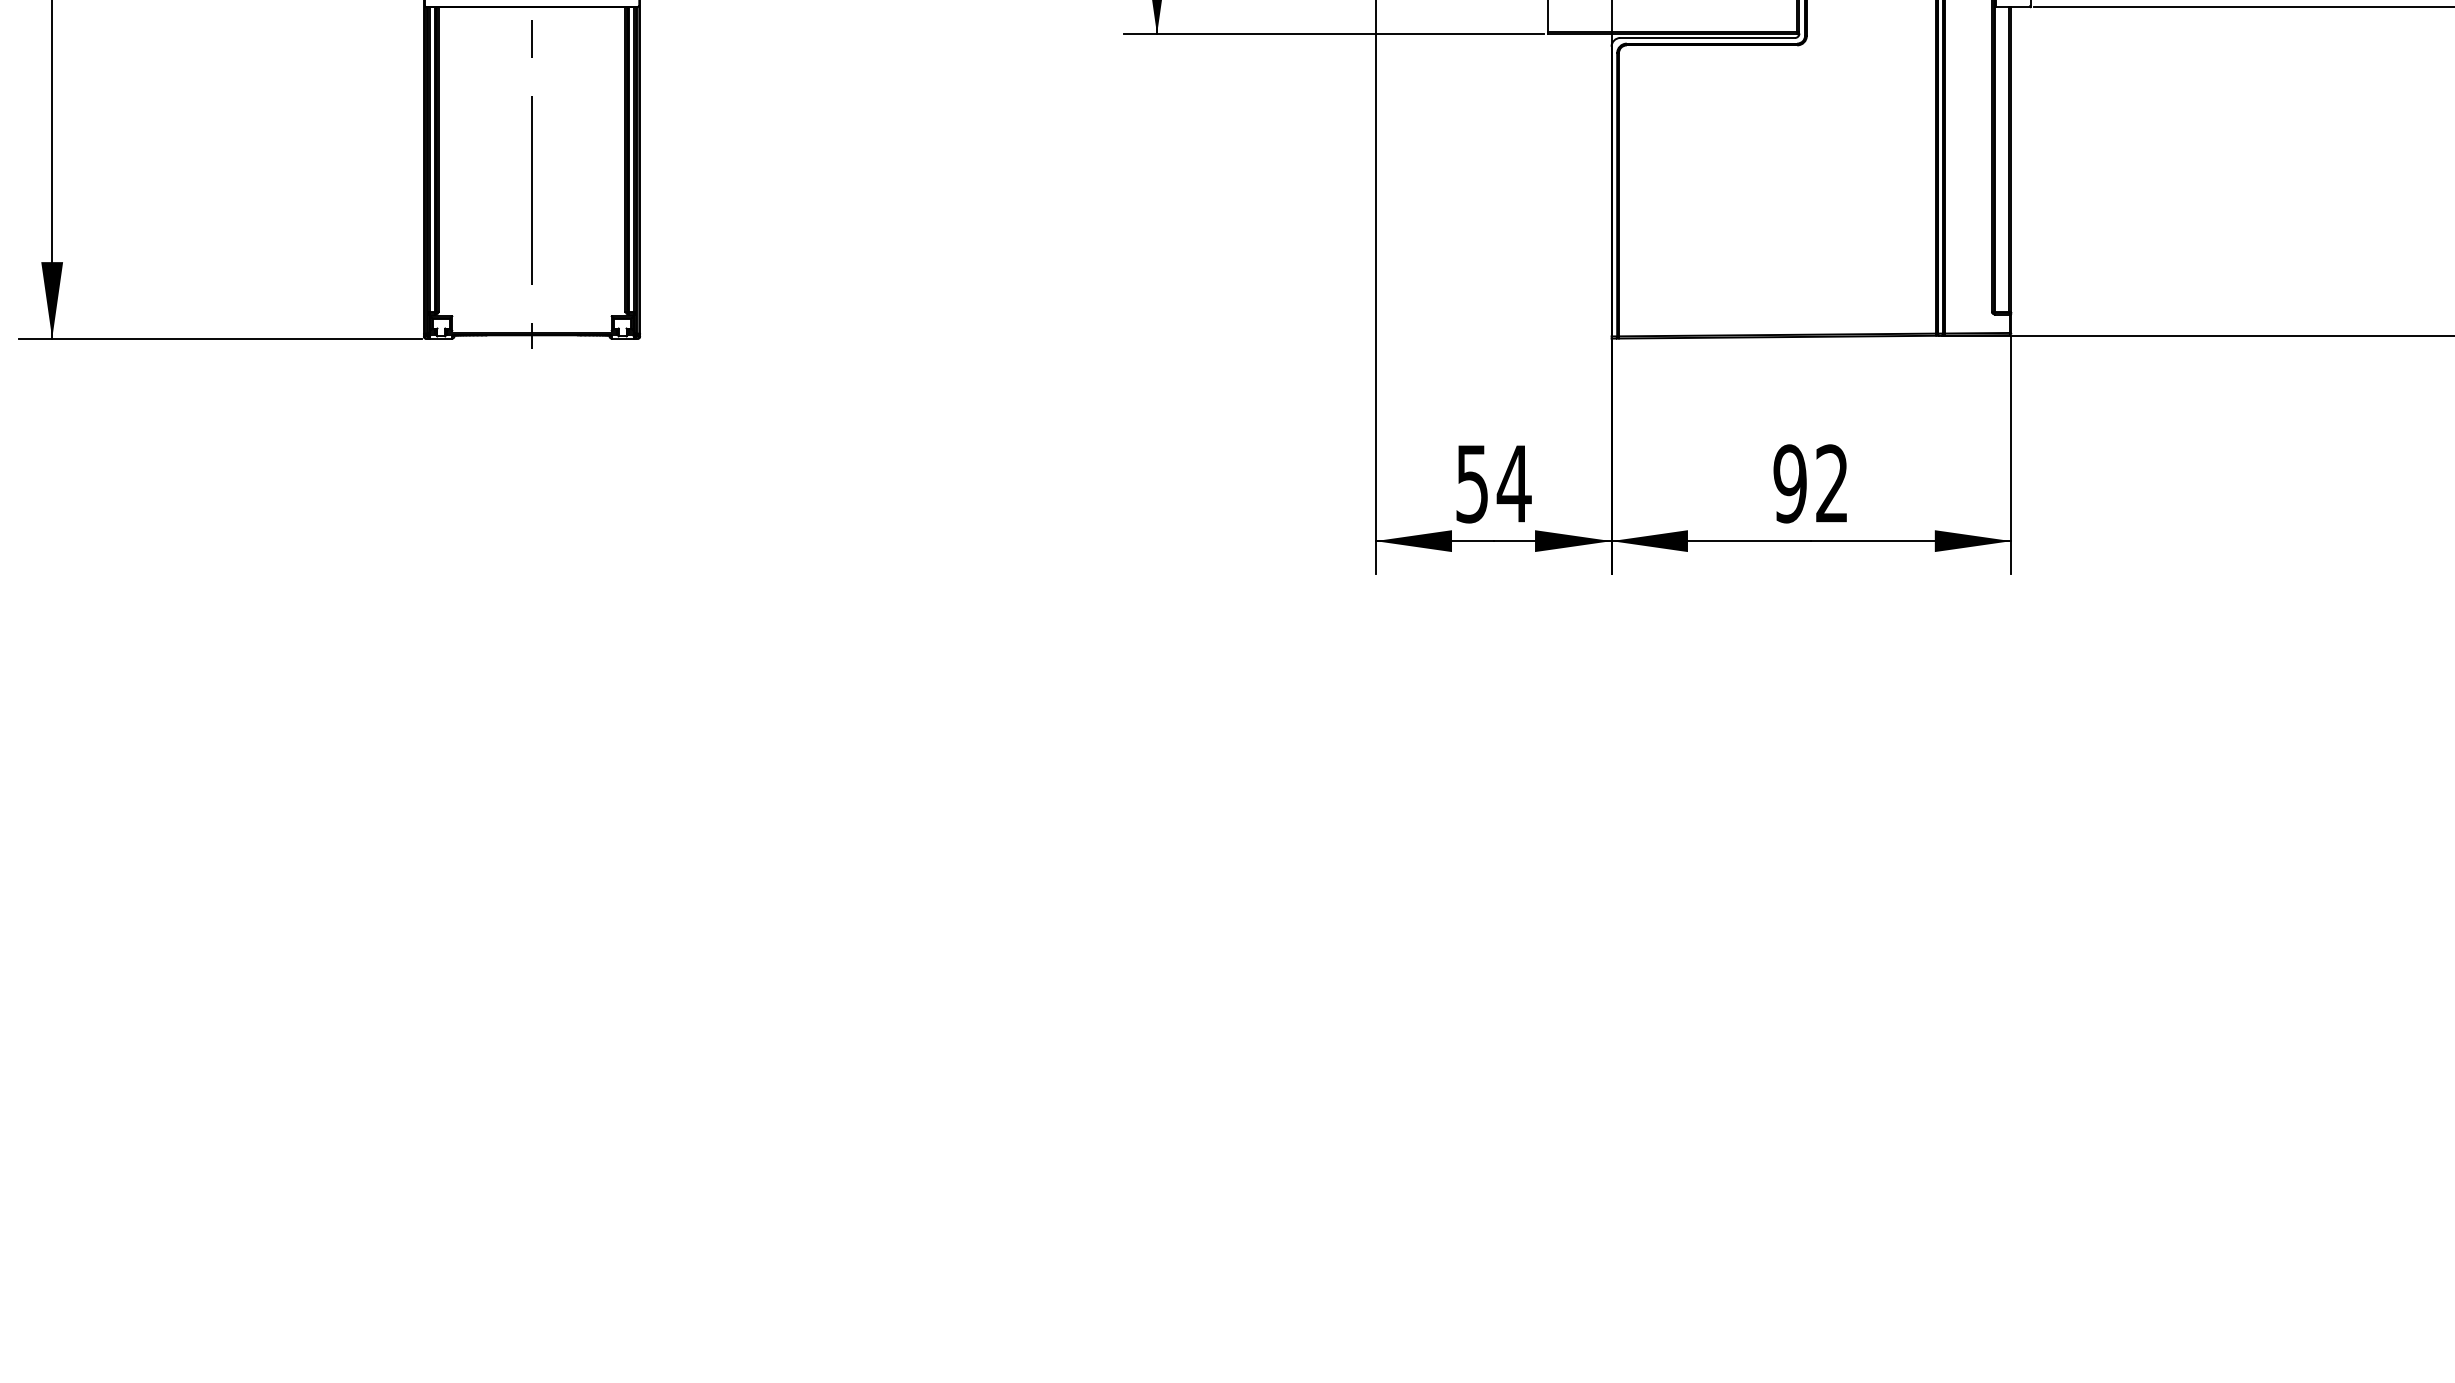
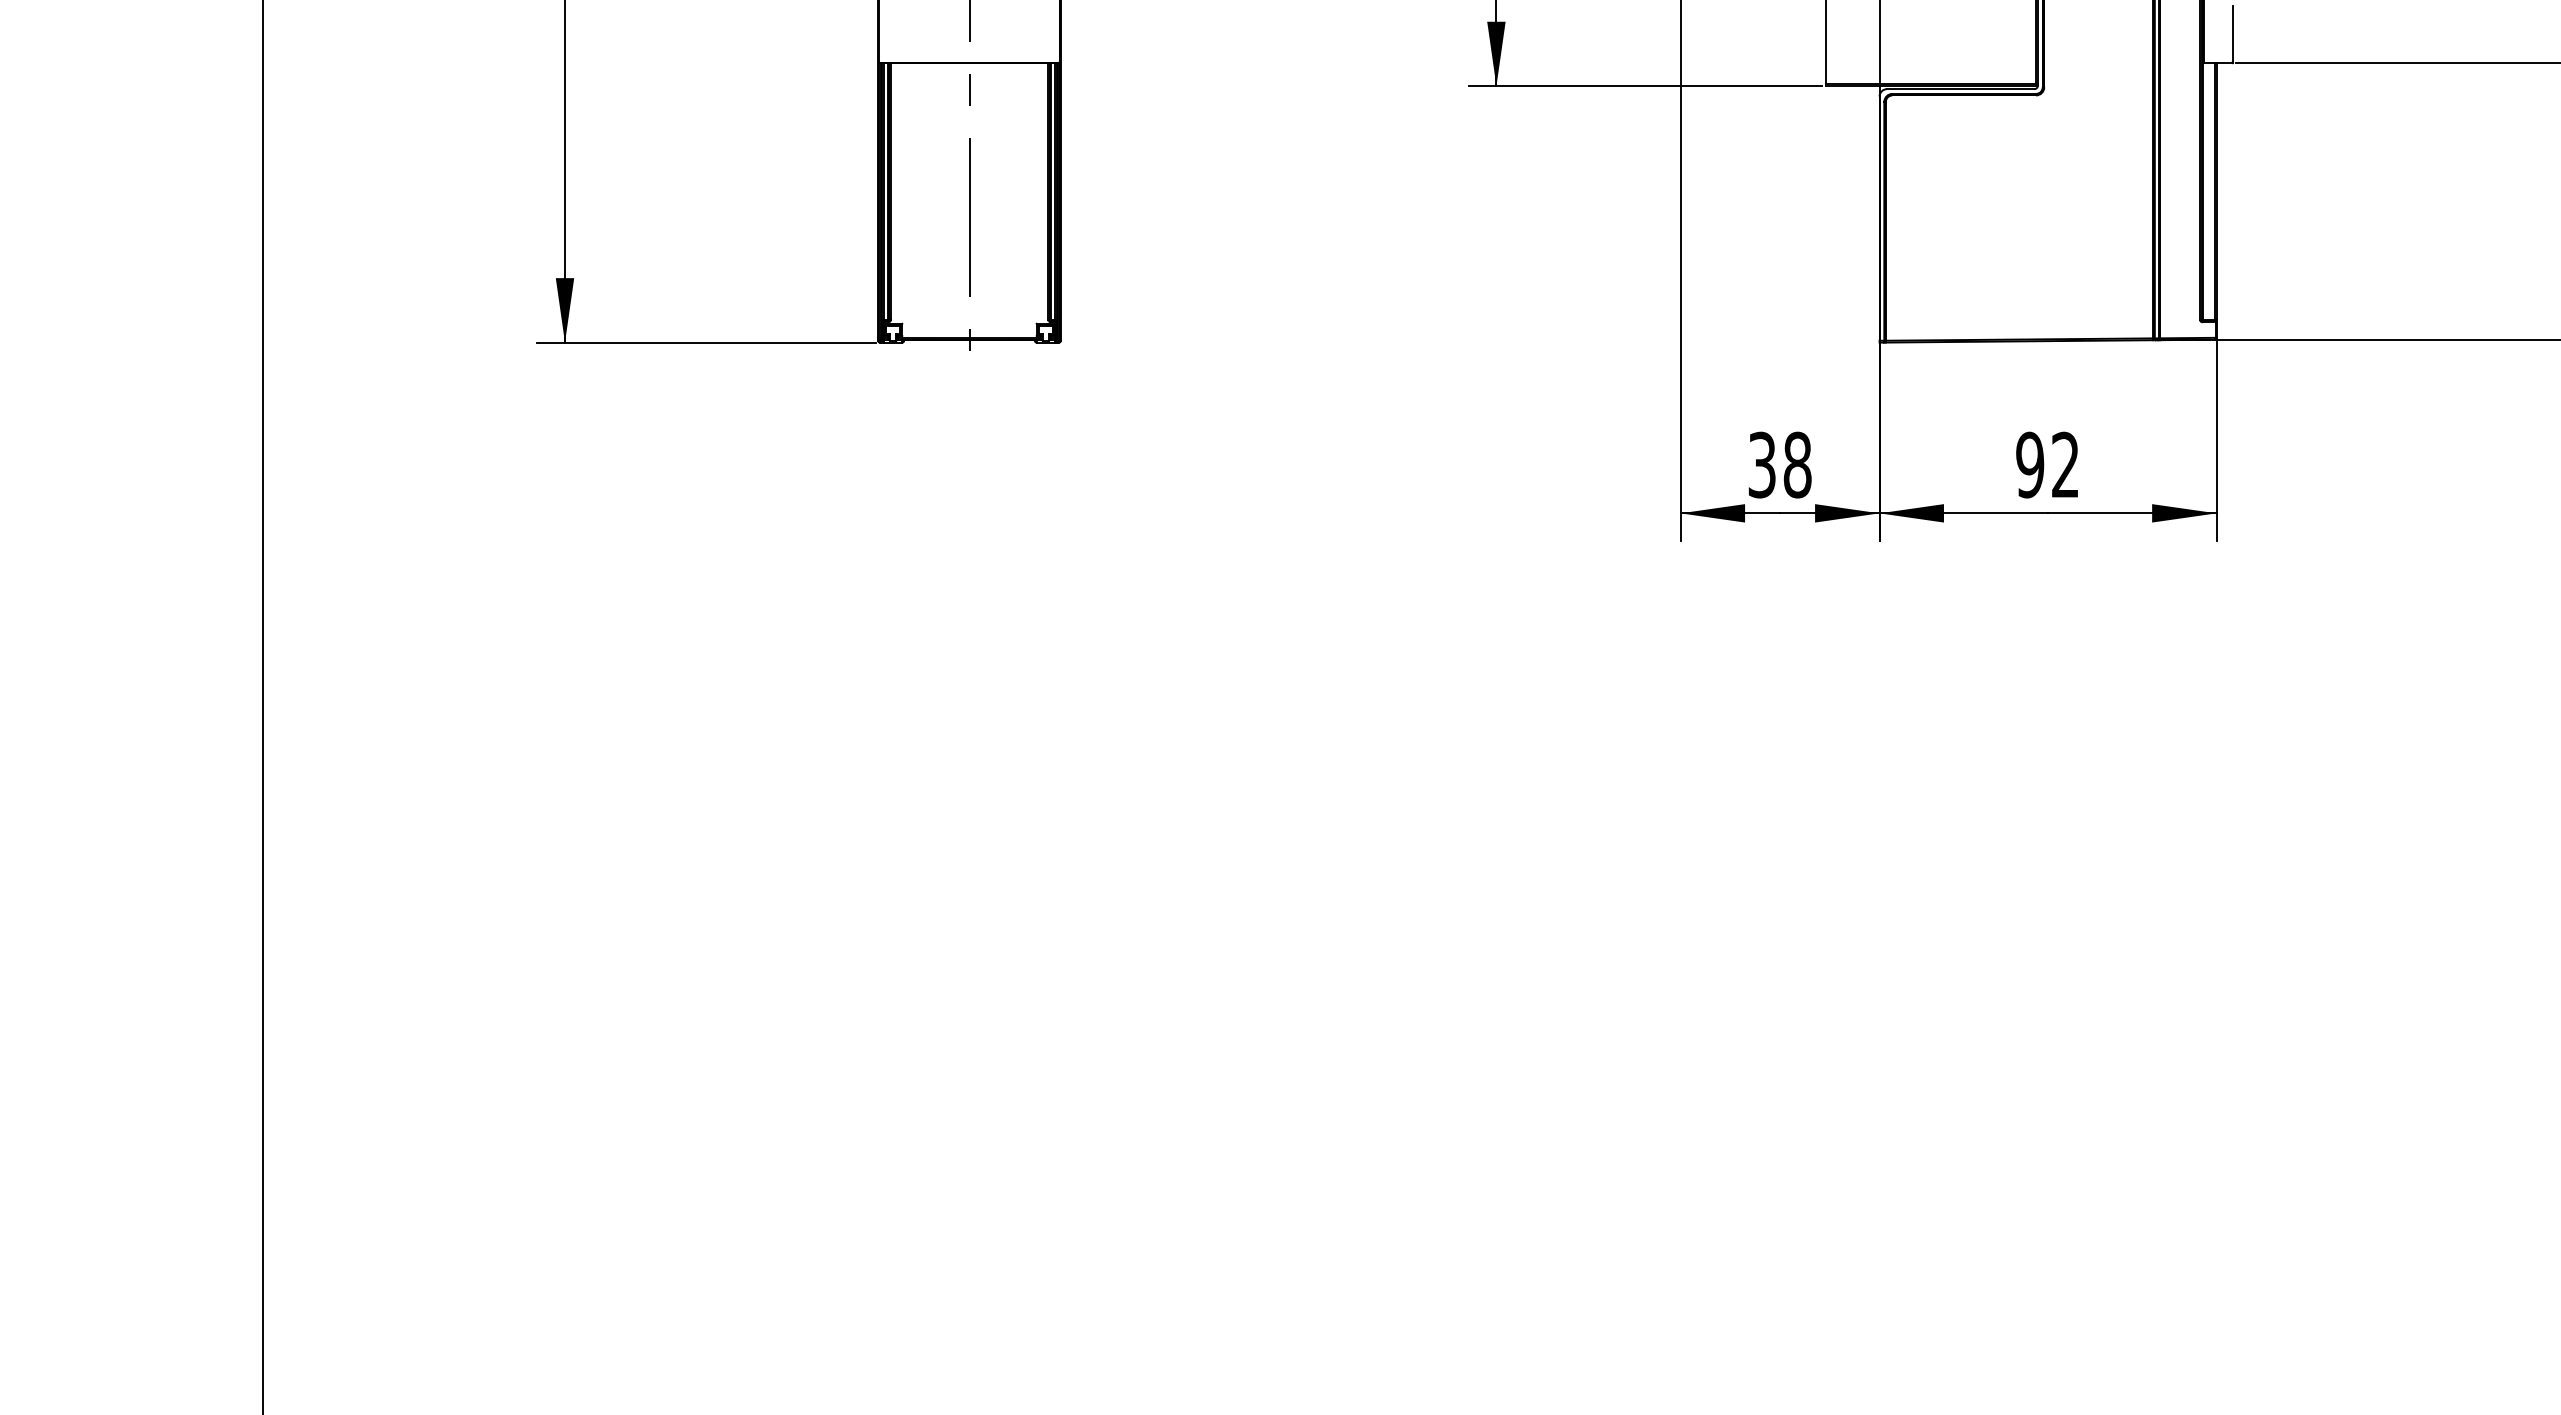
text: (1494, 483) -> (1780, 464), 54 -> 38

